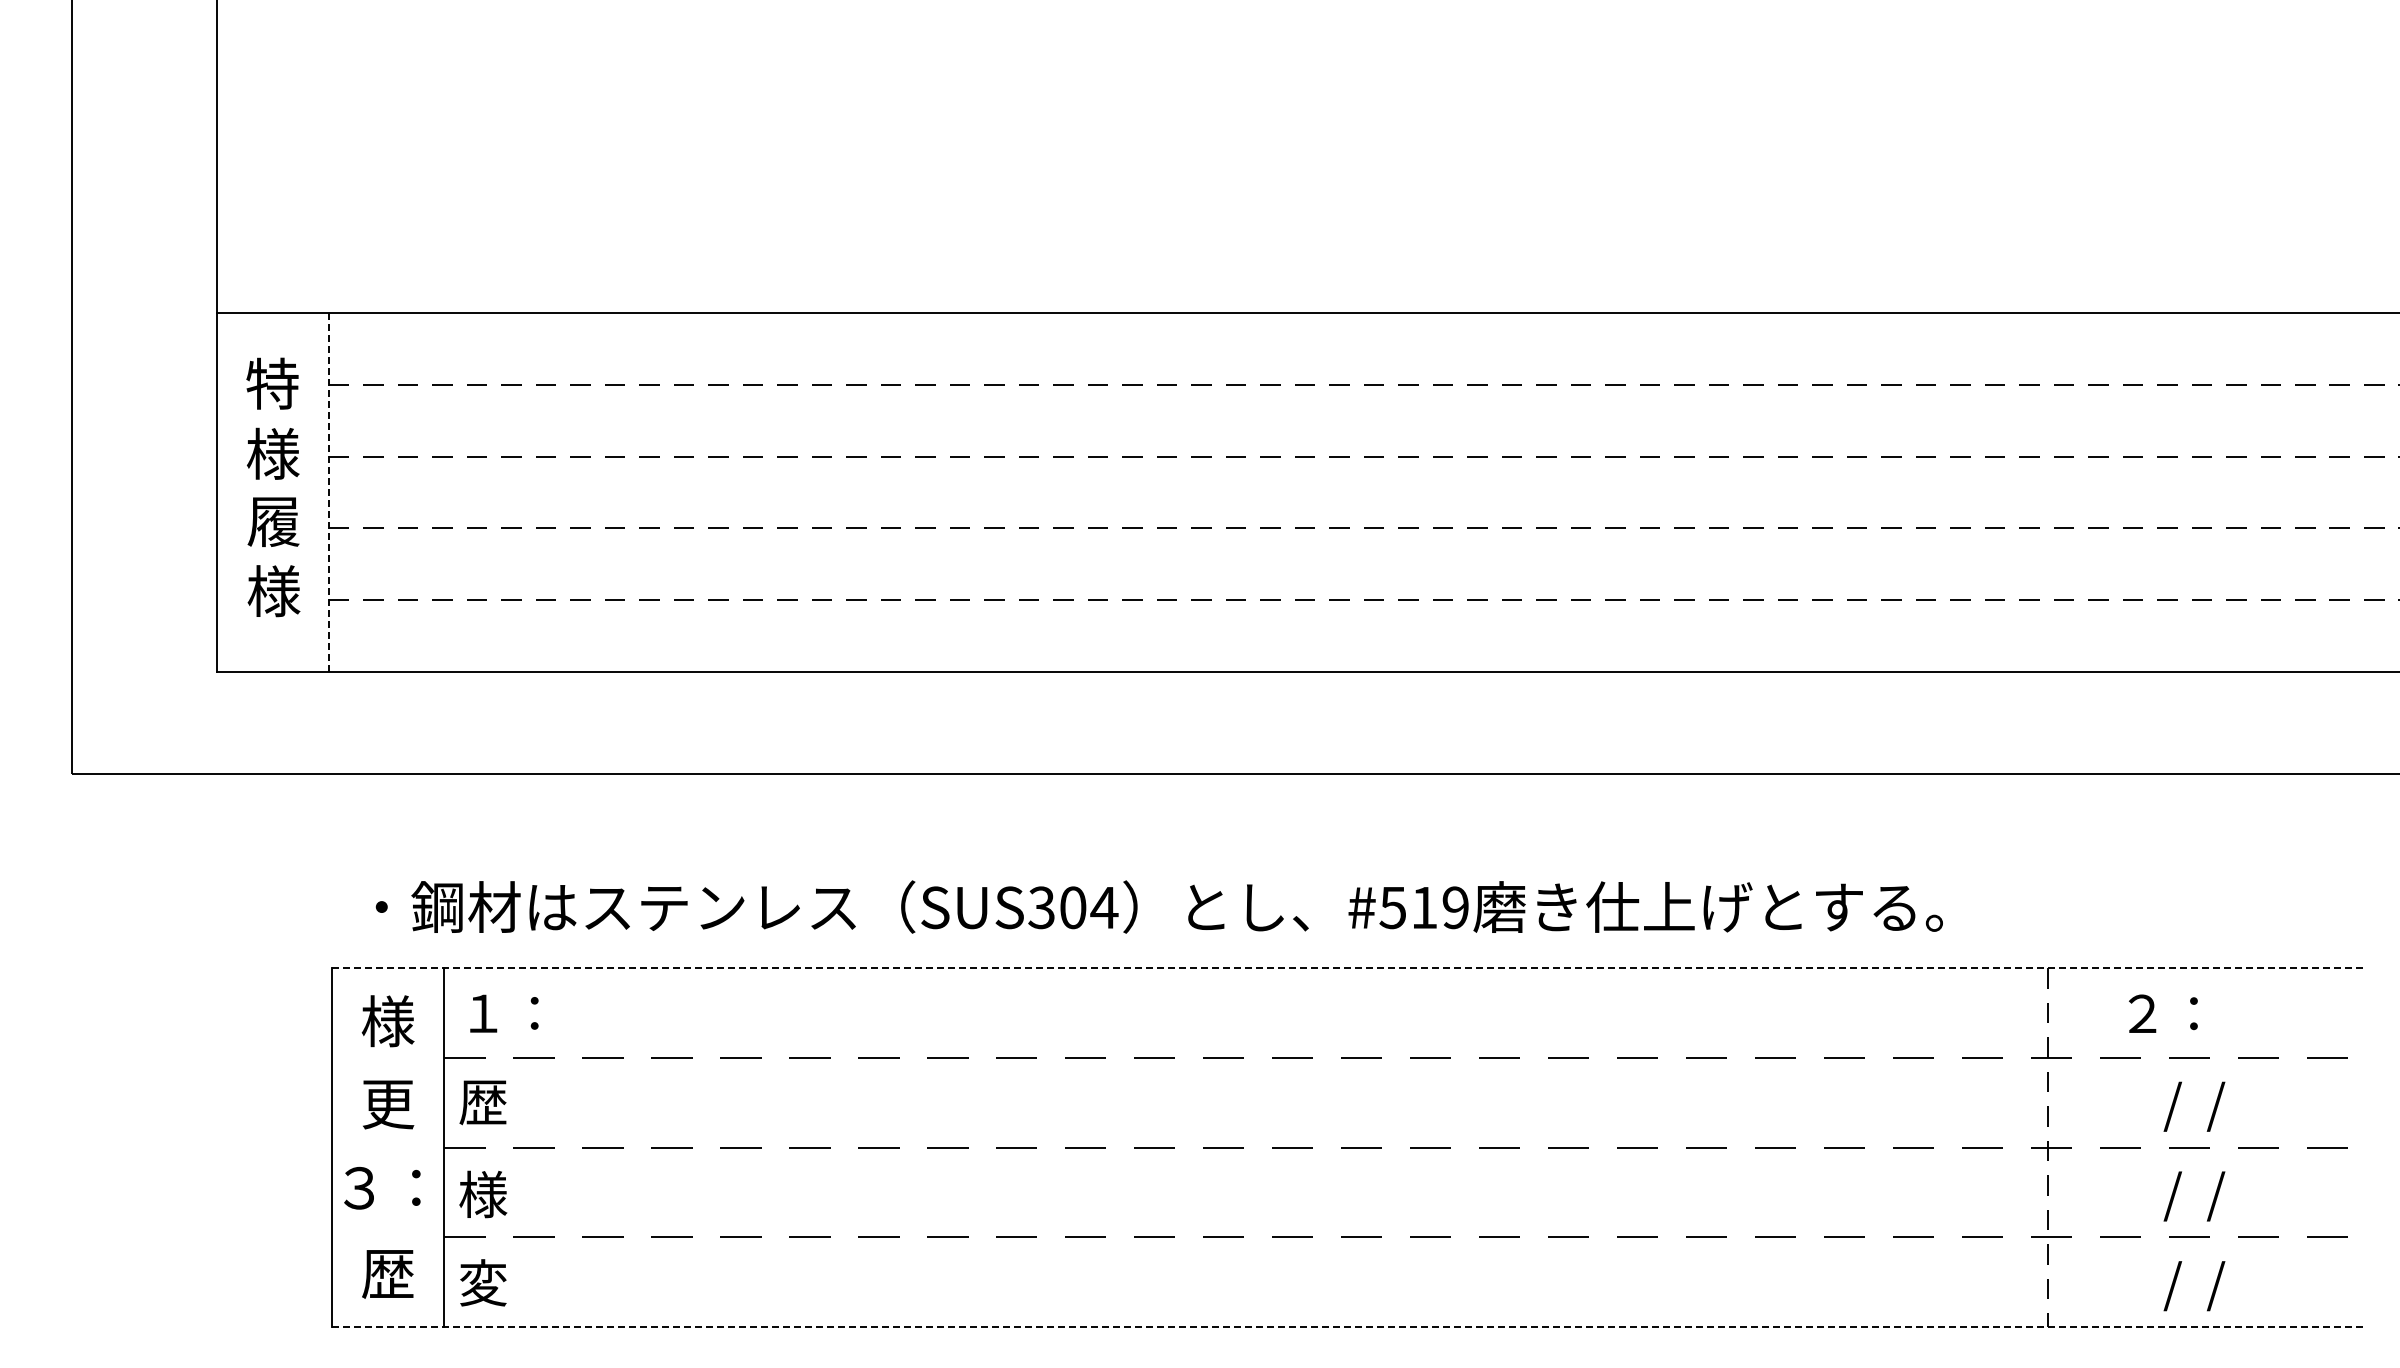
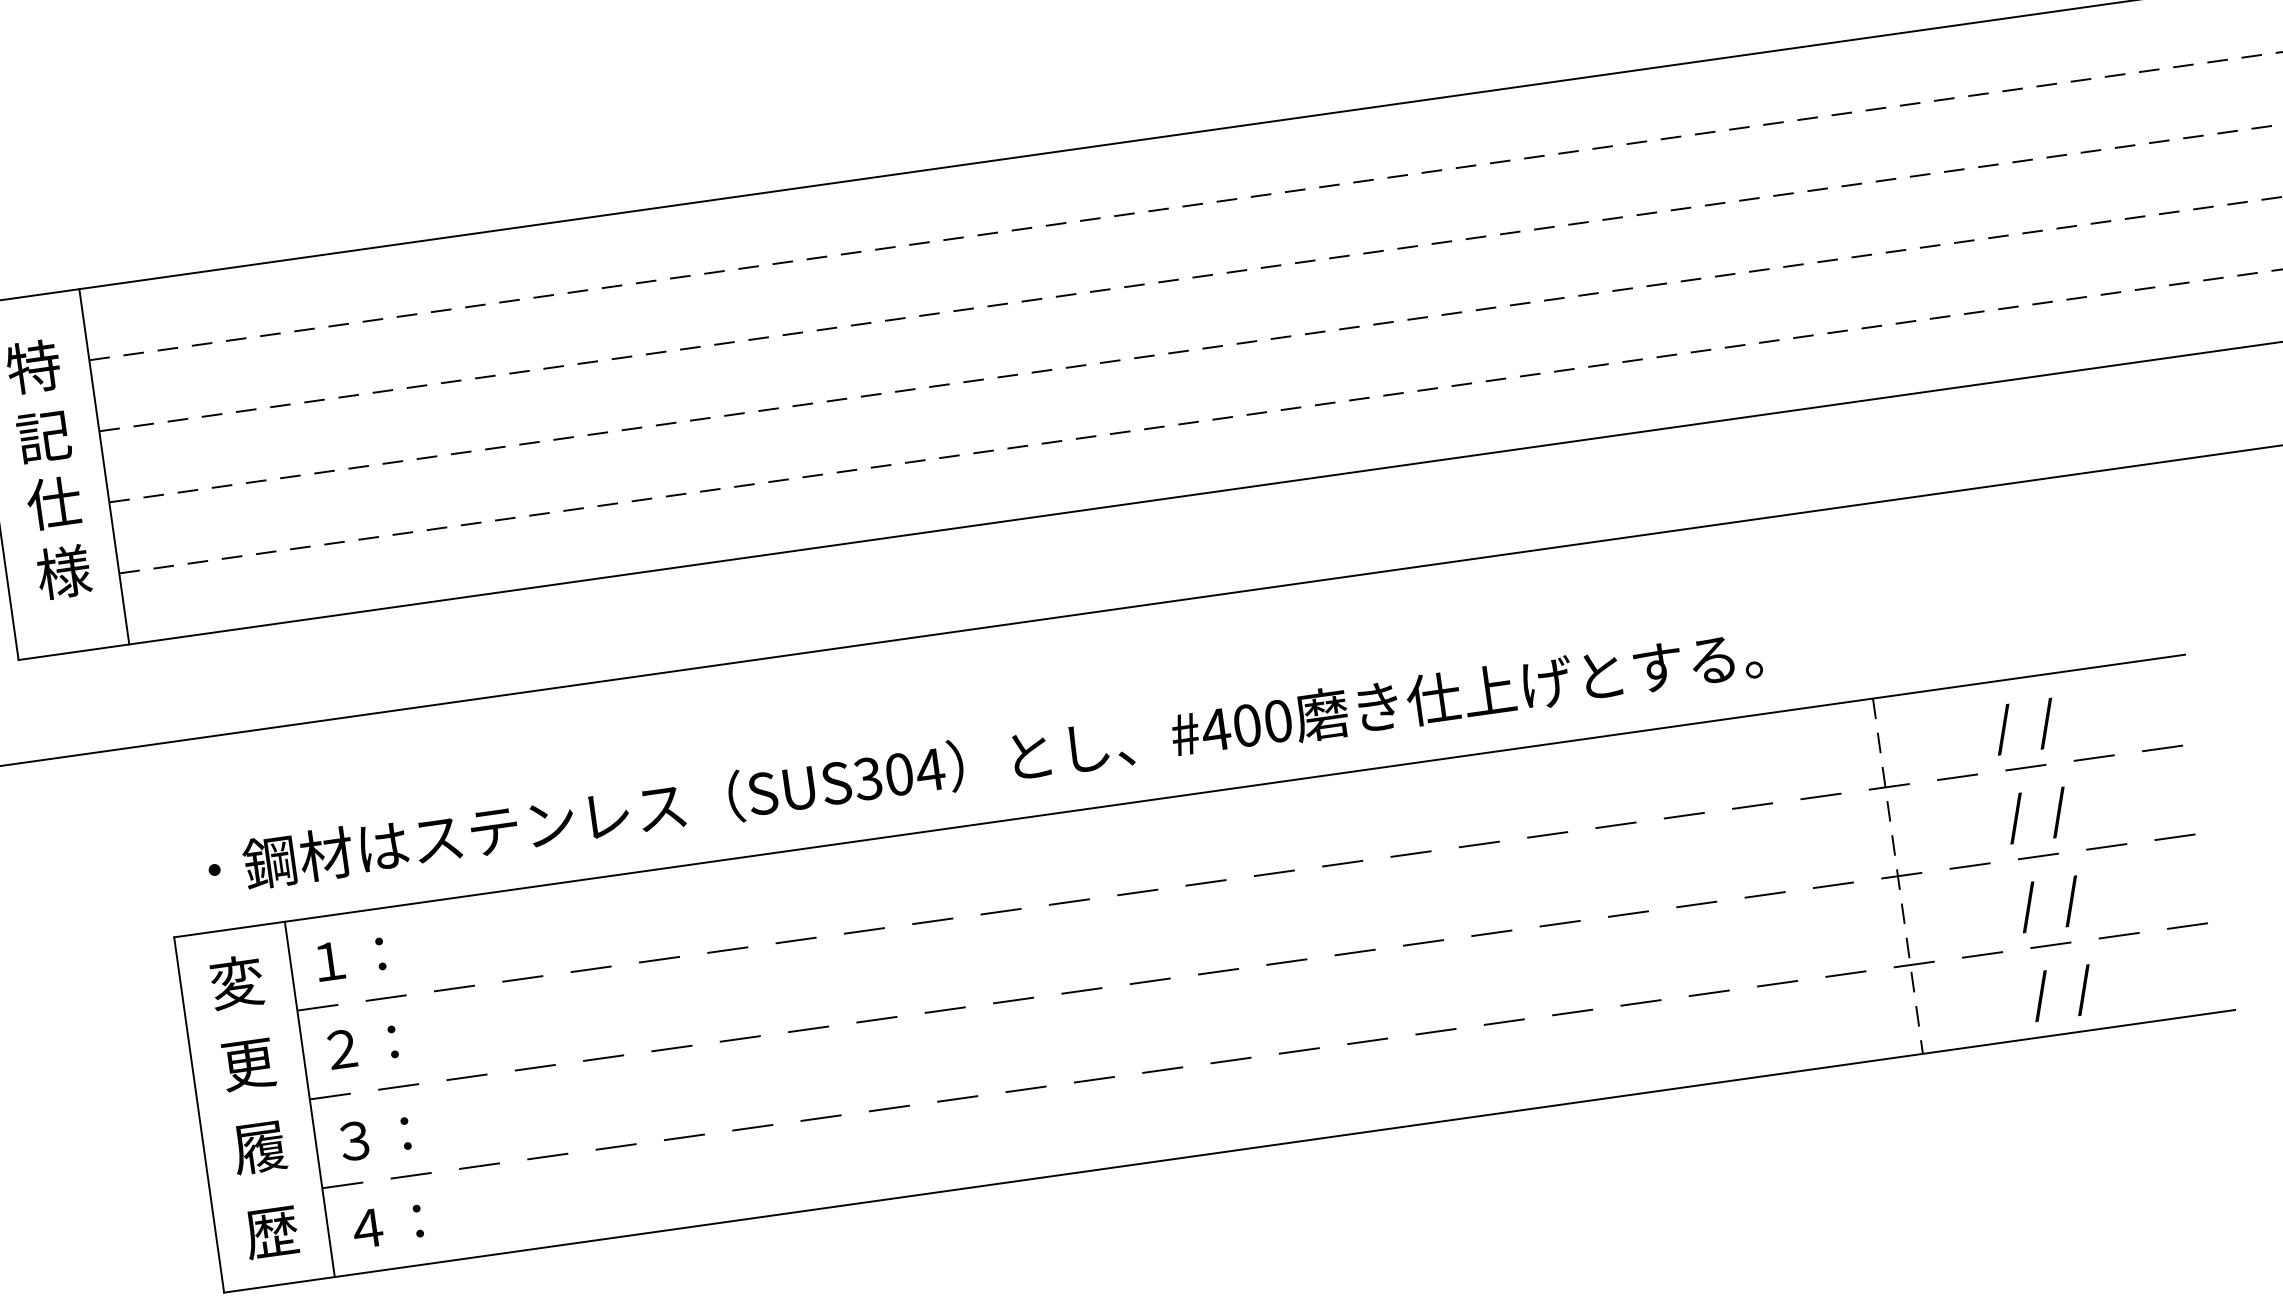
text: (272, 453) -> (43, 436), 様 -> 記
line: (328, 491) -> (104, 465), dashed -> solid
text: (273, 521) -> (53, 503), 履 -> 仕
text: (1423, 907) -> (1246, 725), #519 -> #400
line: (1348, 968) -> (1180, 796), dashed -> solid
text: (2176, 1017) -> (2007, 729), ２： -> /  /
text: (387, 1021) -> (236, 982), 様 -> 変
text: (498, 1102) -> (357, 1047), 歴 -> ２：
text: (382, 1188) -> (254, 1148), ３： -> 履
text: (498, 1194) -> (370, 1138), 様 -> ３：
text: (499, 1282) -> (383, 1225), 変 -> ４：
line: (1347, 1326) -> (1229, 1150), dashed -> solid

